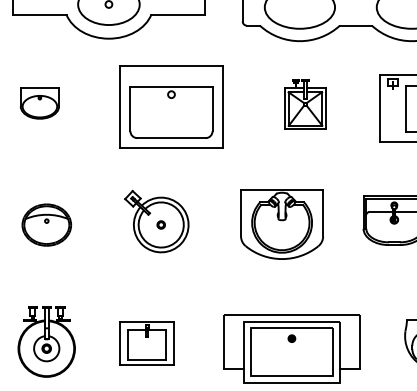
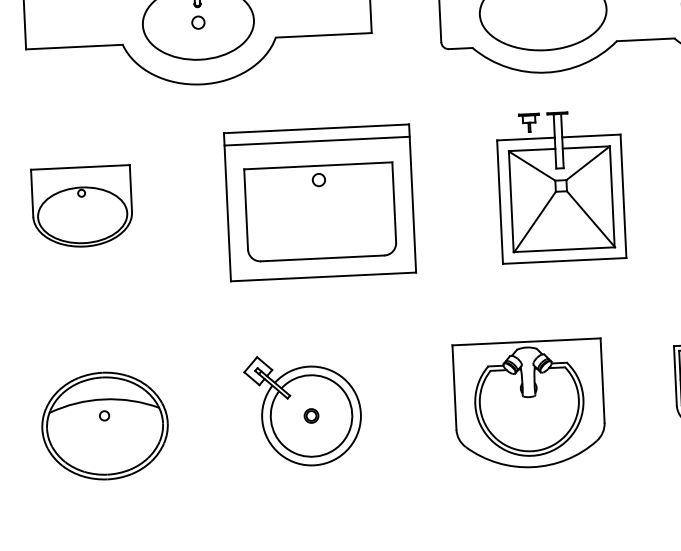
line: (171, 73) -> (317, 141), added
part: (39, 103) -> (81, 207), size x1.43
part: (305, 104) -> (561, 186), size x1.67
part: (46, 224) -> (104, 424), size x1.43

